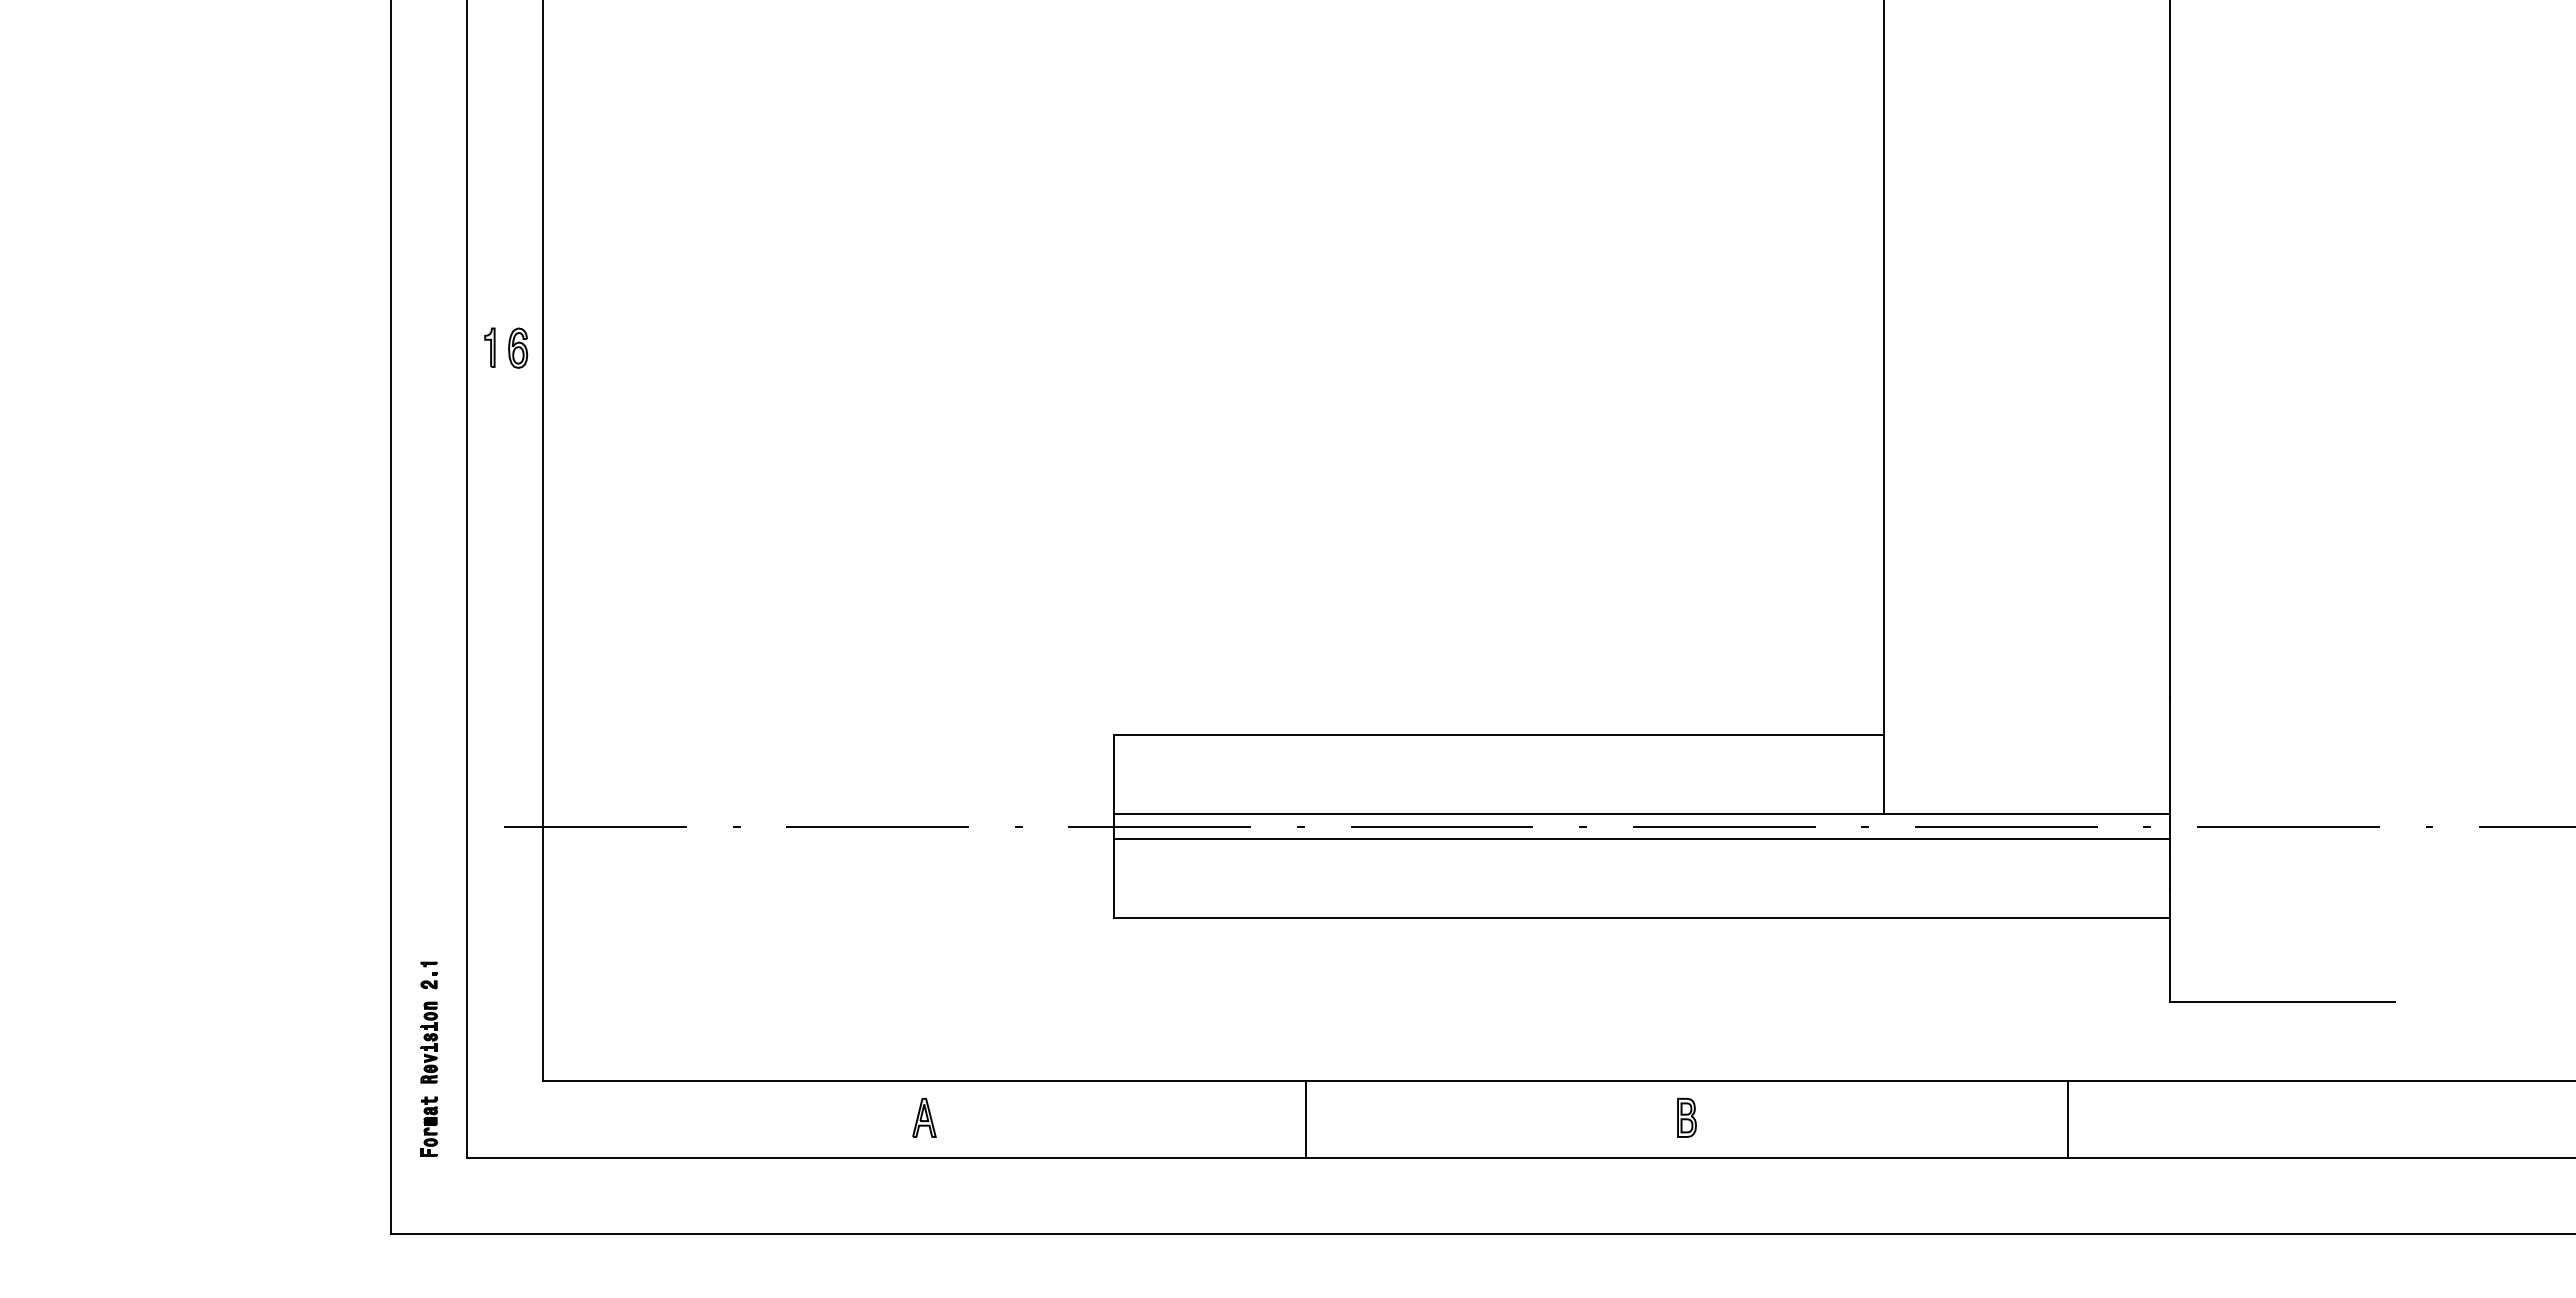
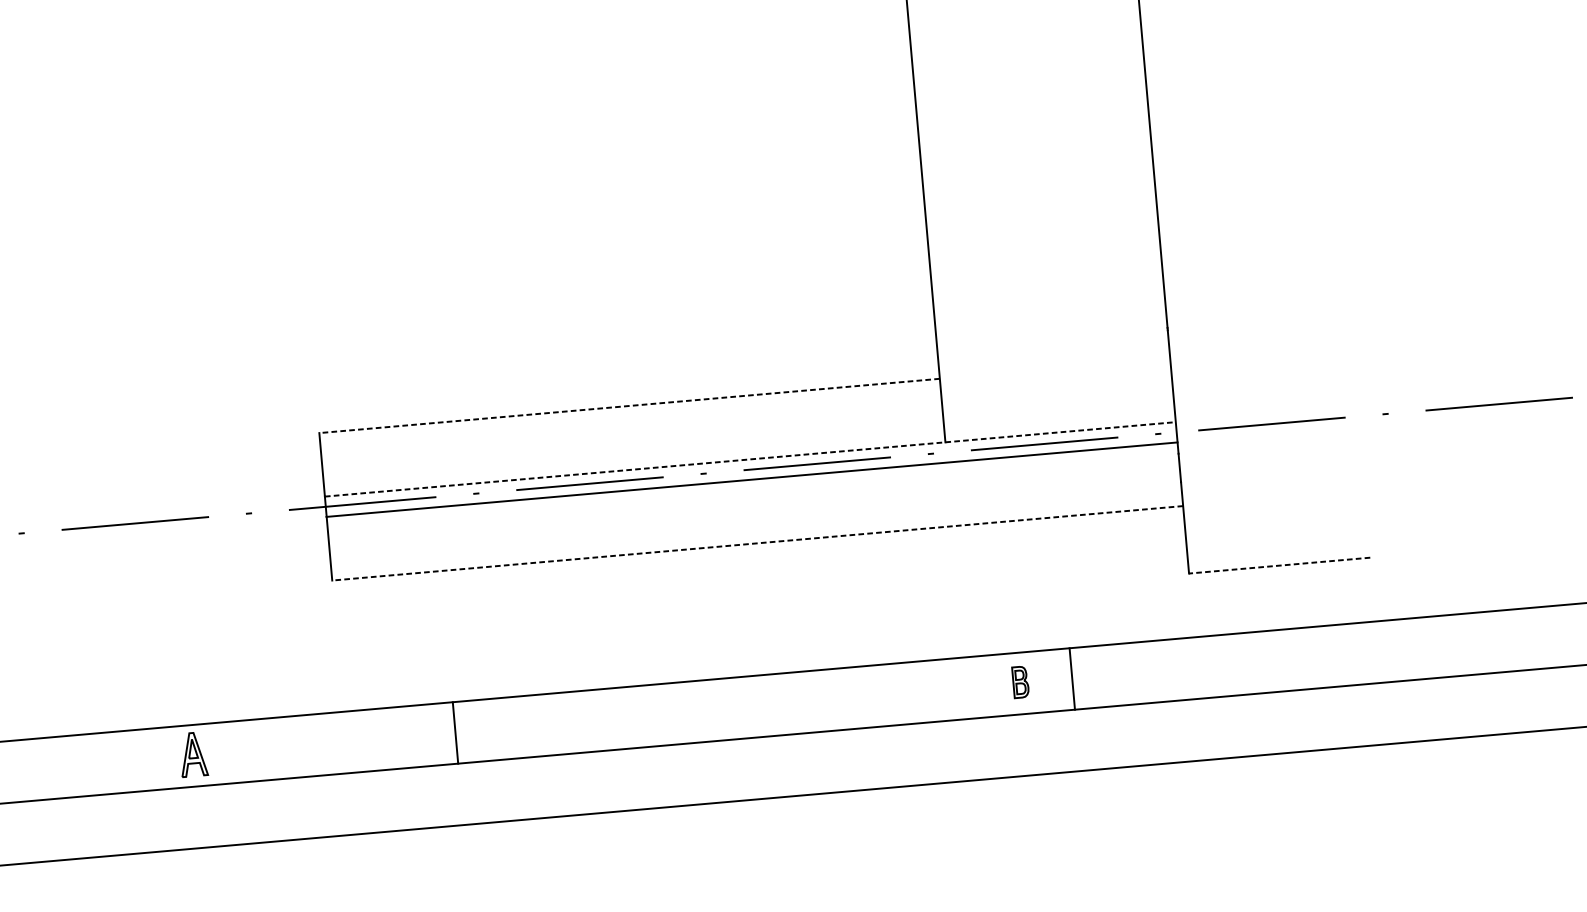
line: (1498, 735) -> (629, 406), solid -> dashed
line: (1642, 814) -> (750, 459), solid -> dashed
line: (1642, 918) -> (758, 543), solid -> dashed
line: (2282, 1002) -> (1279, 565), solid -> dashed
part: (924, 1117) -> (193, 754), size x1.4
part: (1686, 1117) -> (1020, 681), moved
line: (1305, 1119) -> (455, 733), moved
line: (2067, 1119) -> (1071, 679), moved

